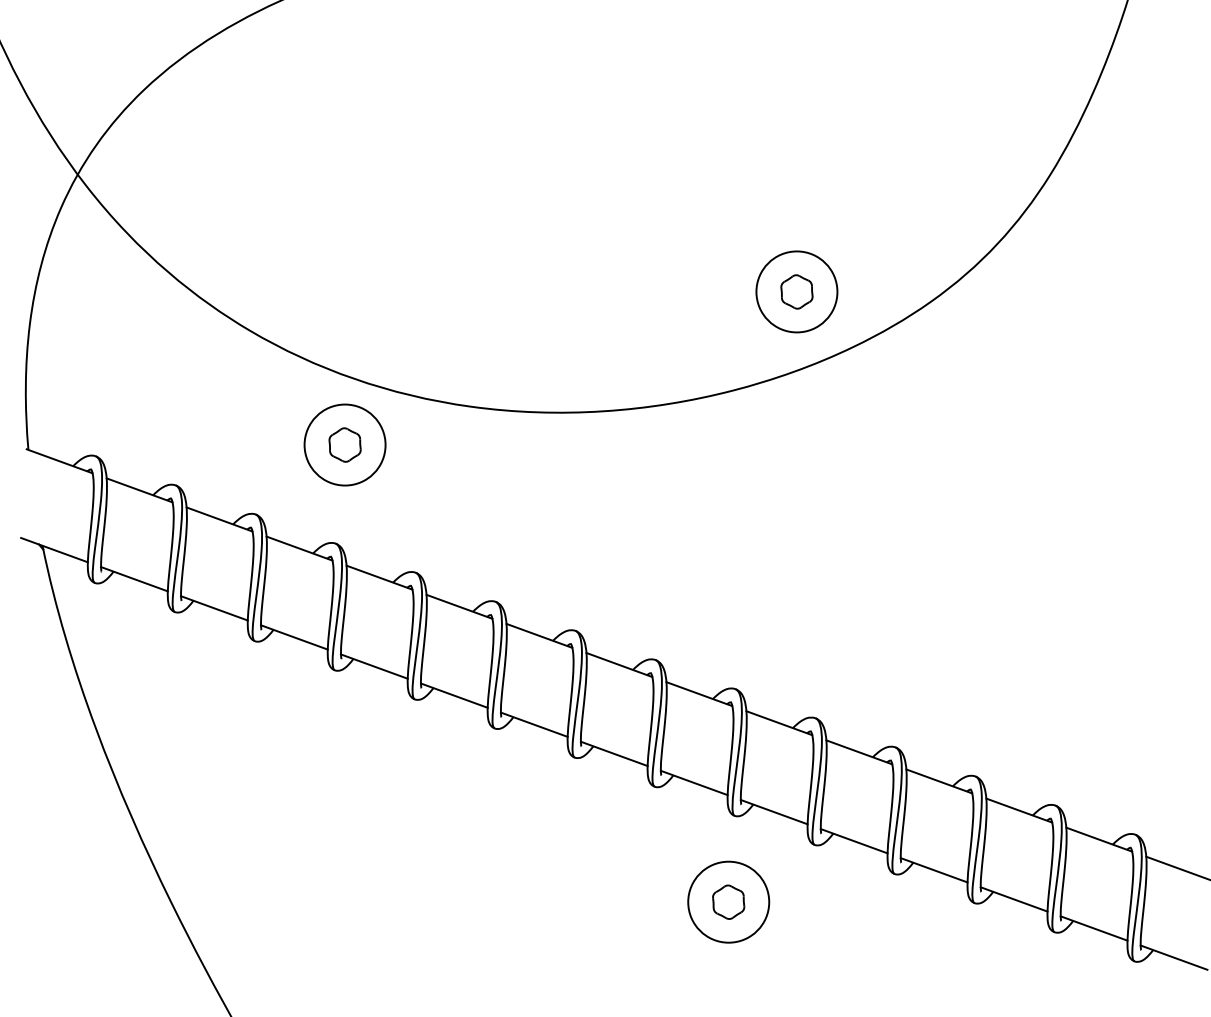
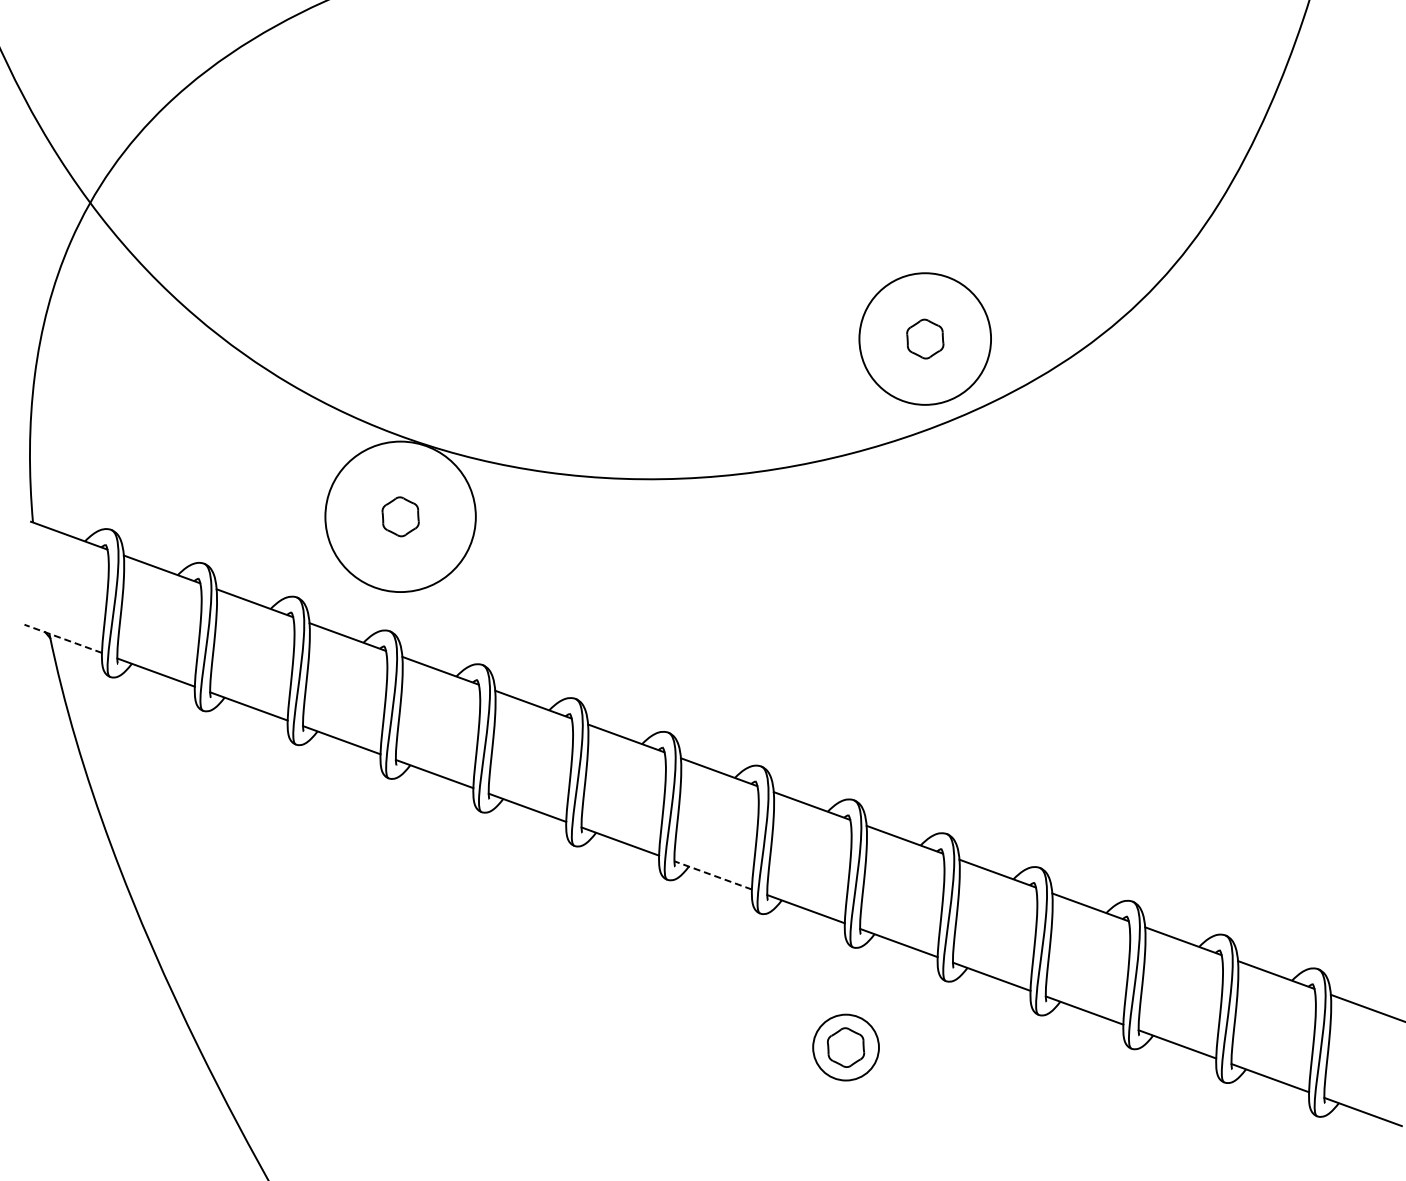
circle: (797, 292) -> (925, 339), size x1.4
circle: (344, 444) -> (400, 516), size x1.6
line: (53, 549) -> (62, 638), solid -> dashed
line: (613, 753) -> (712, 875), solid -> dashed
circle: (729, 902) -> (846, 1047), size x0.7

